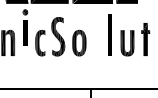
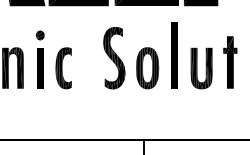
part: (25, 27) -> (40, 59), moved
part: (68, 36) -> (130, 57), moved

